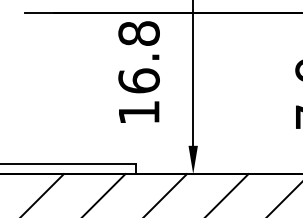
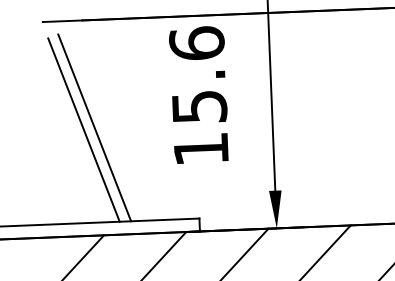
text: (138, 56) -> (197, 74), 16.8 -> 15.6
line: (59, 93) -> (93, 127), added
line: (52, 94) -> (84, 129), added

